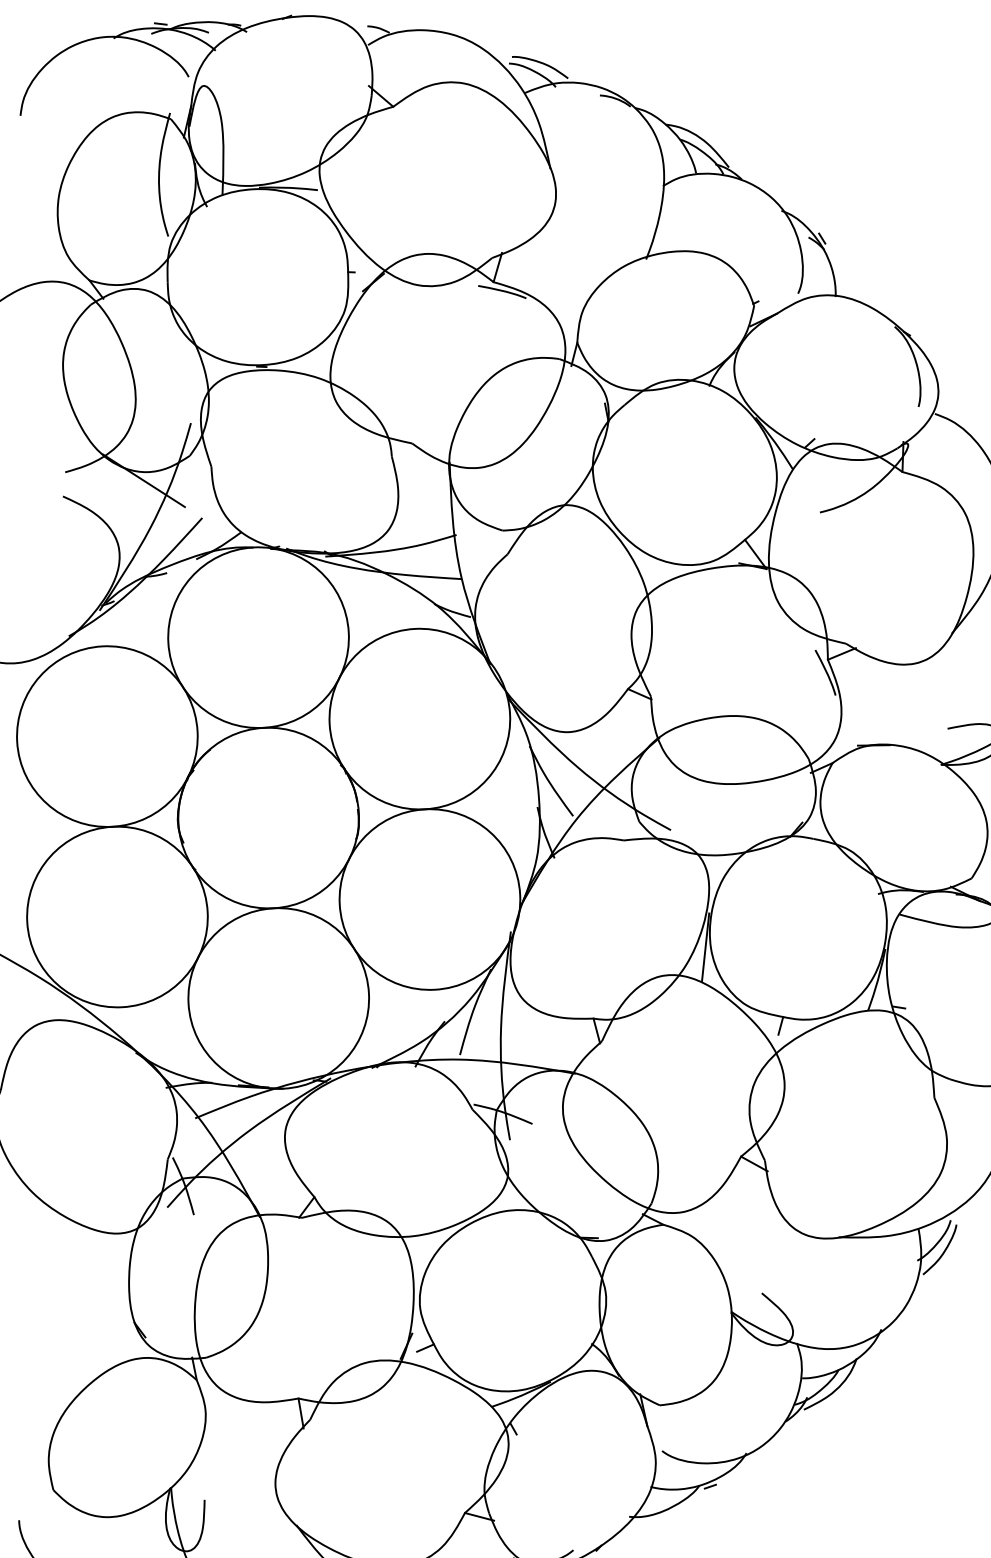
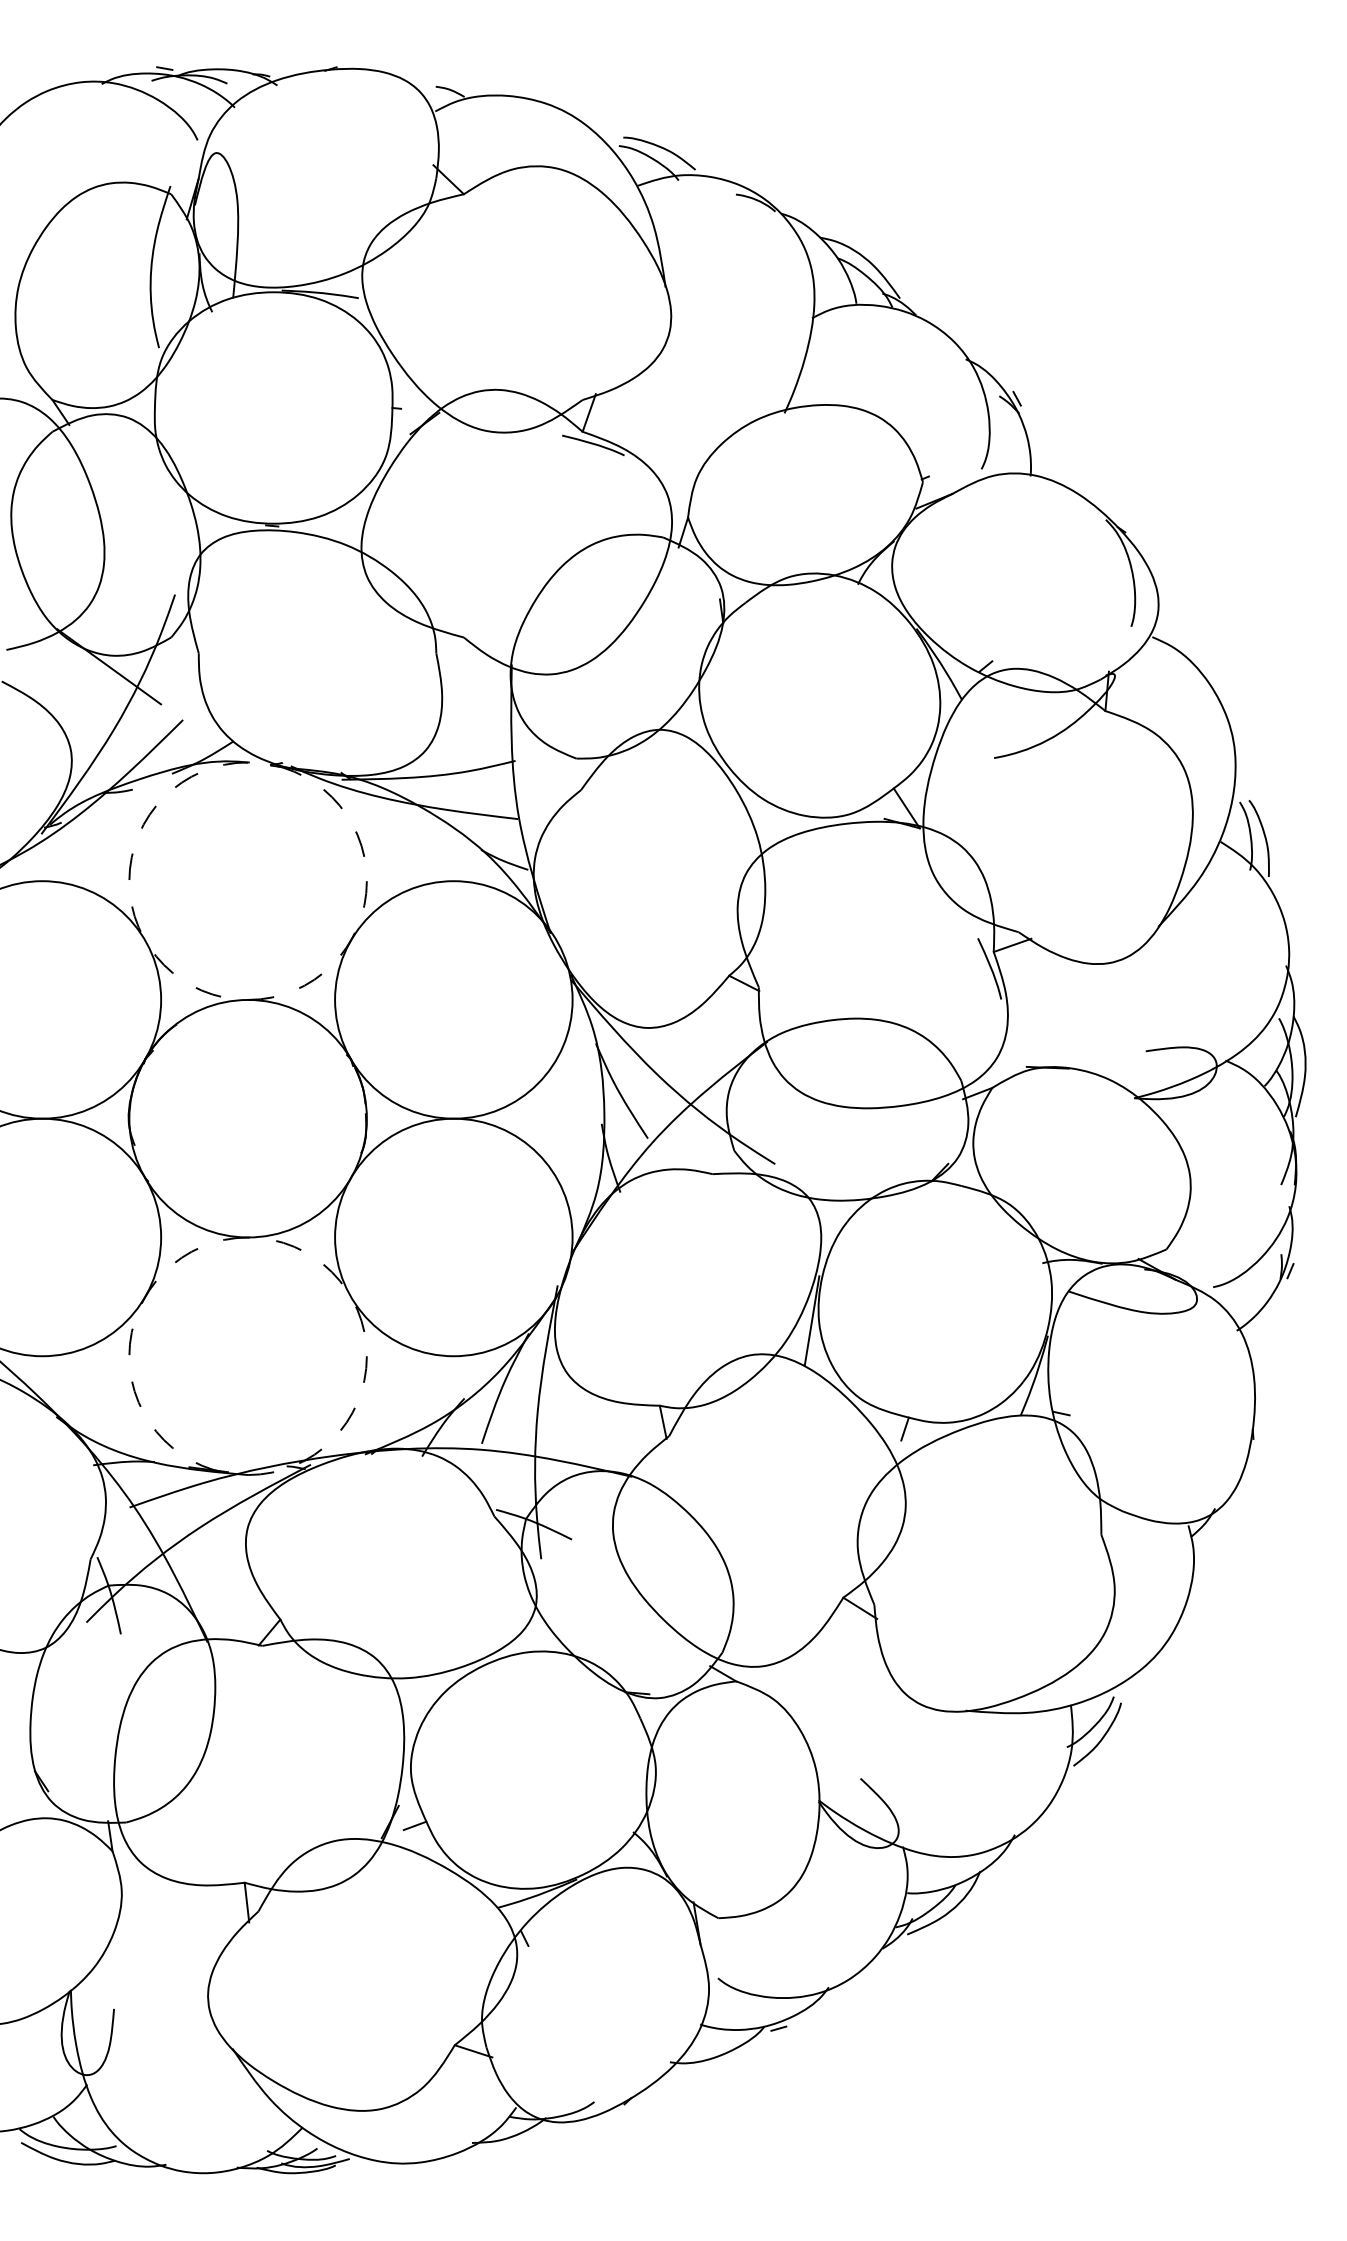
circle: (258, 637) -> (247, 880), solid -> dashed
circle: (278, 998) -> (247, 1356), solid -> dashed

